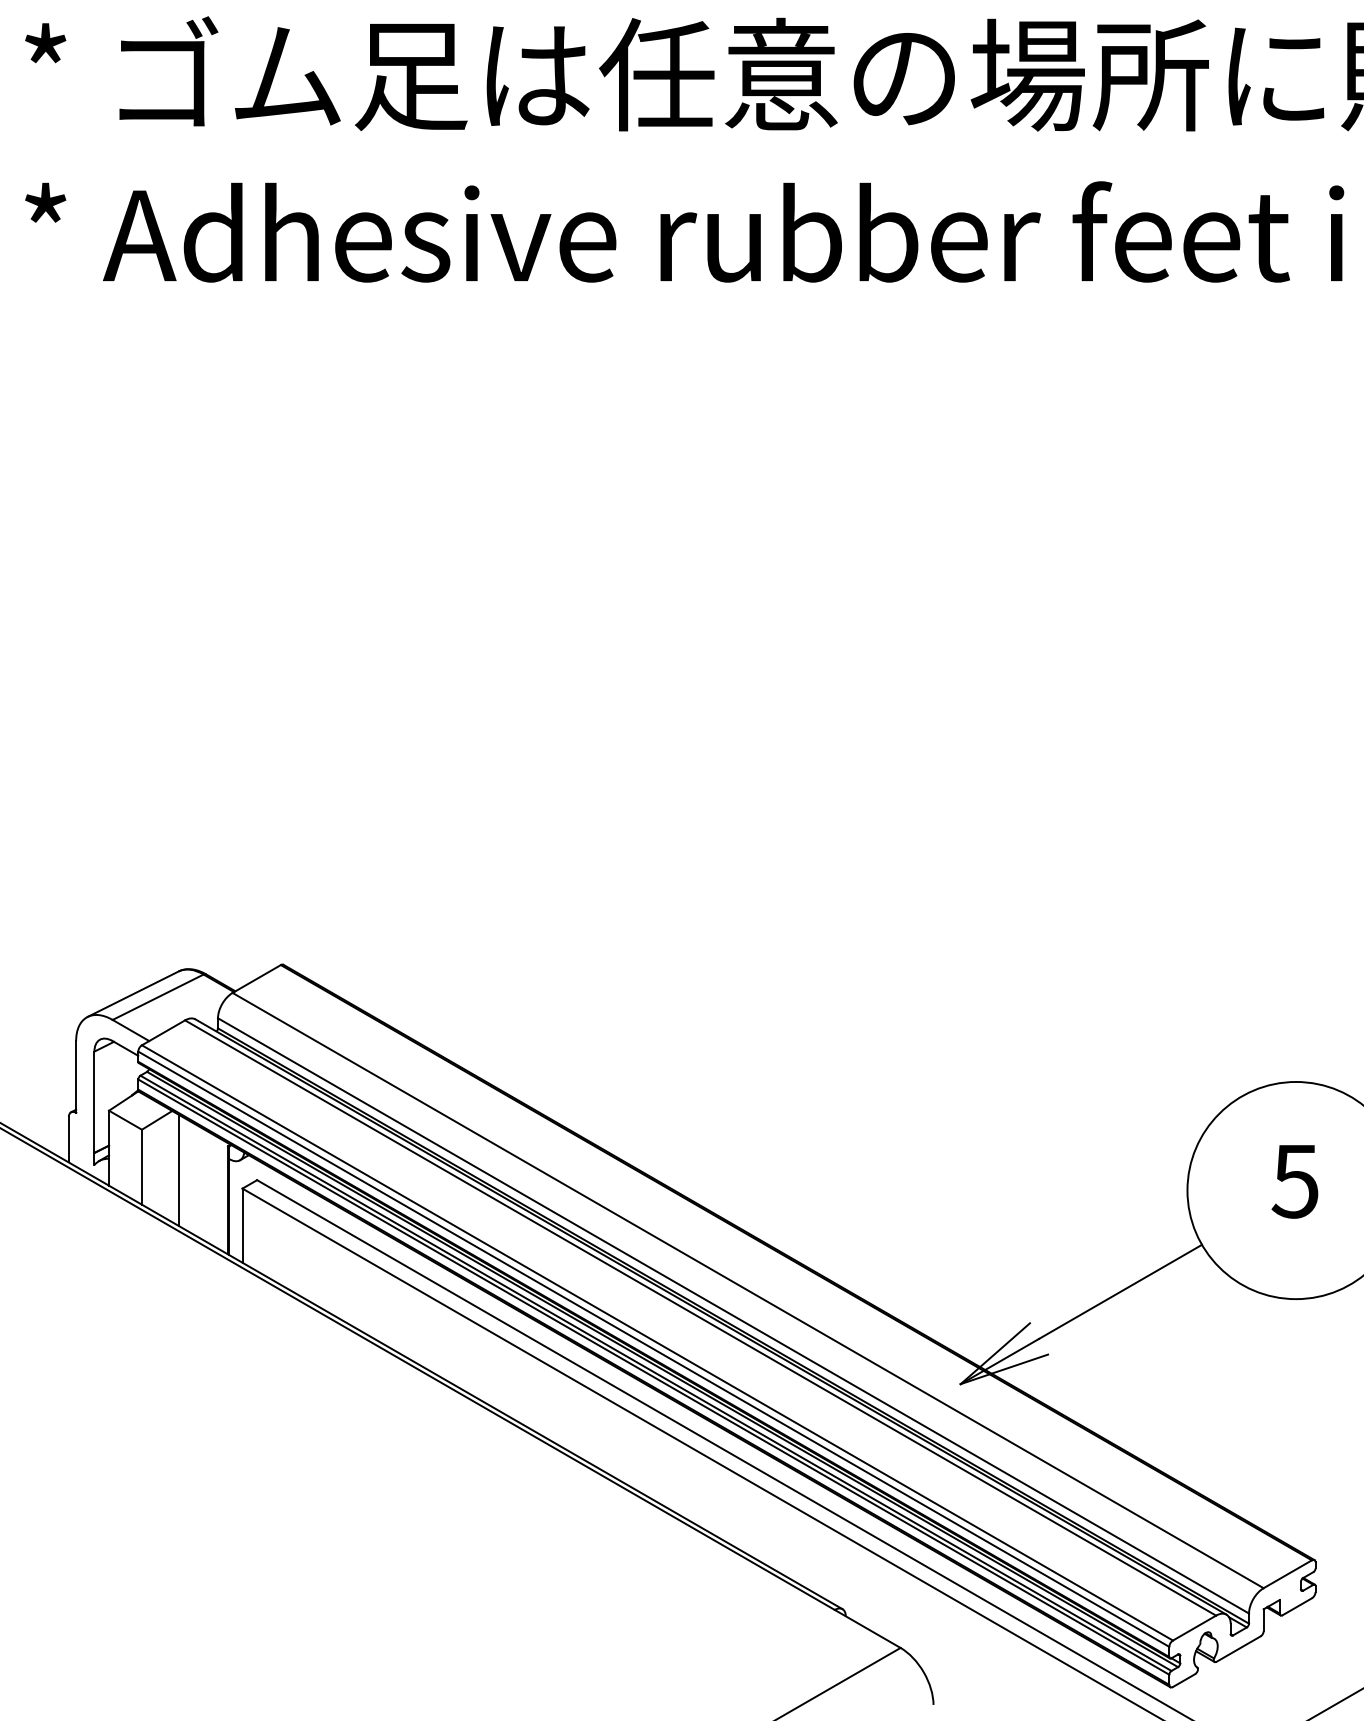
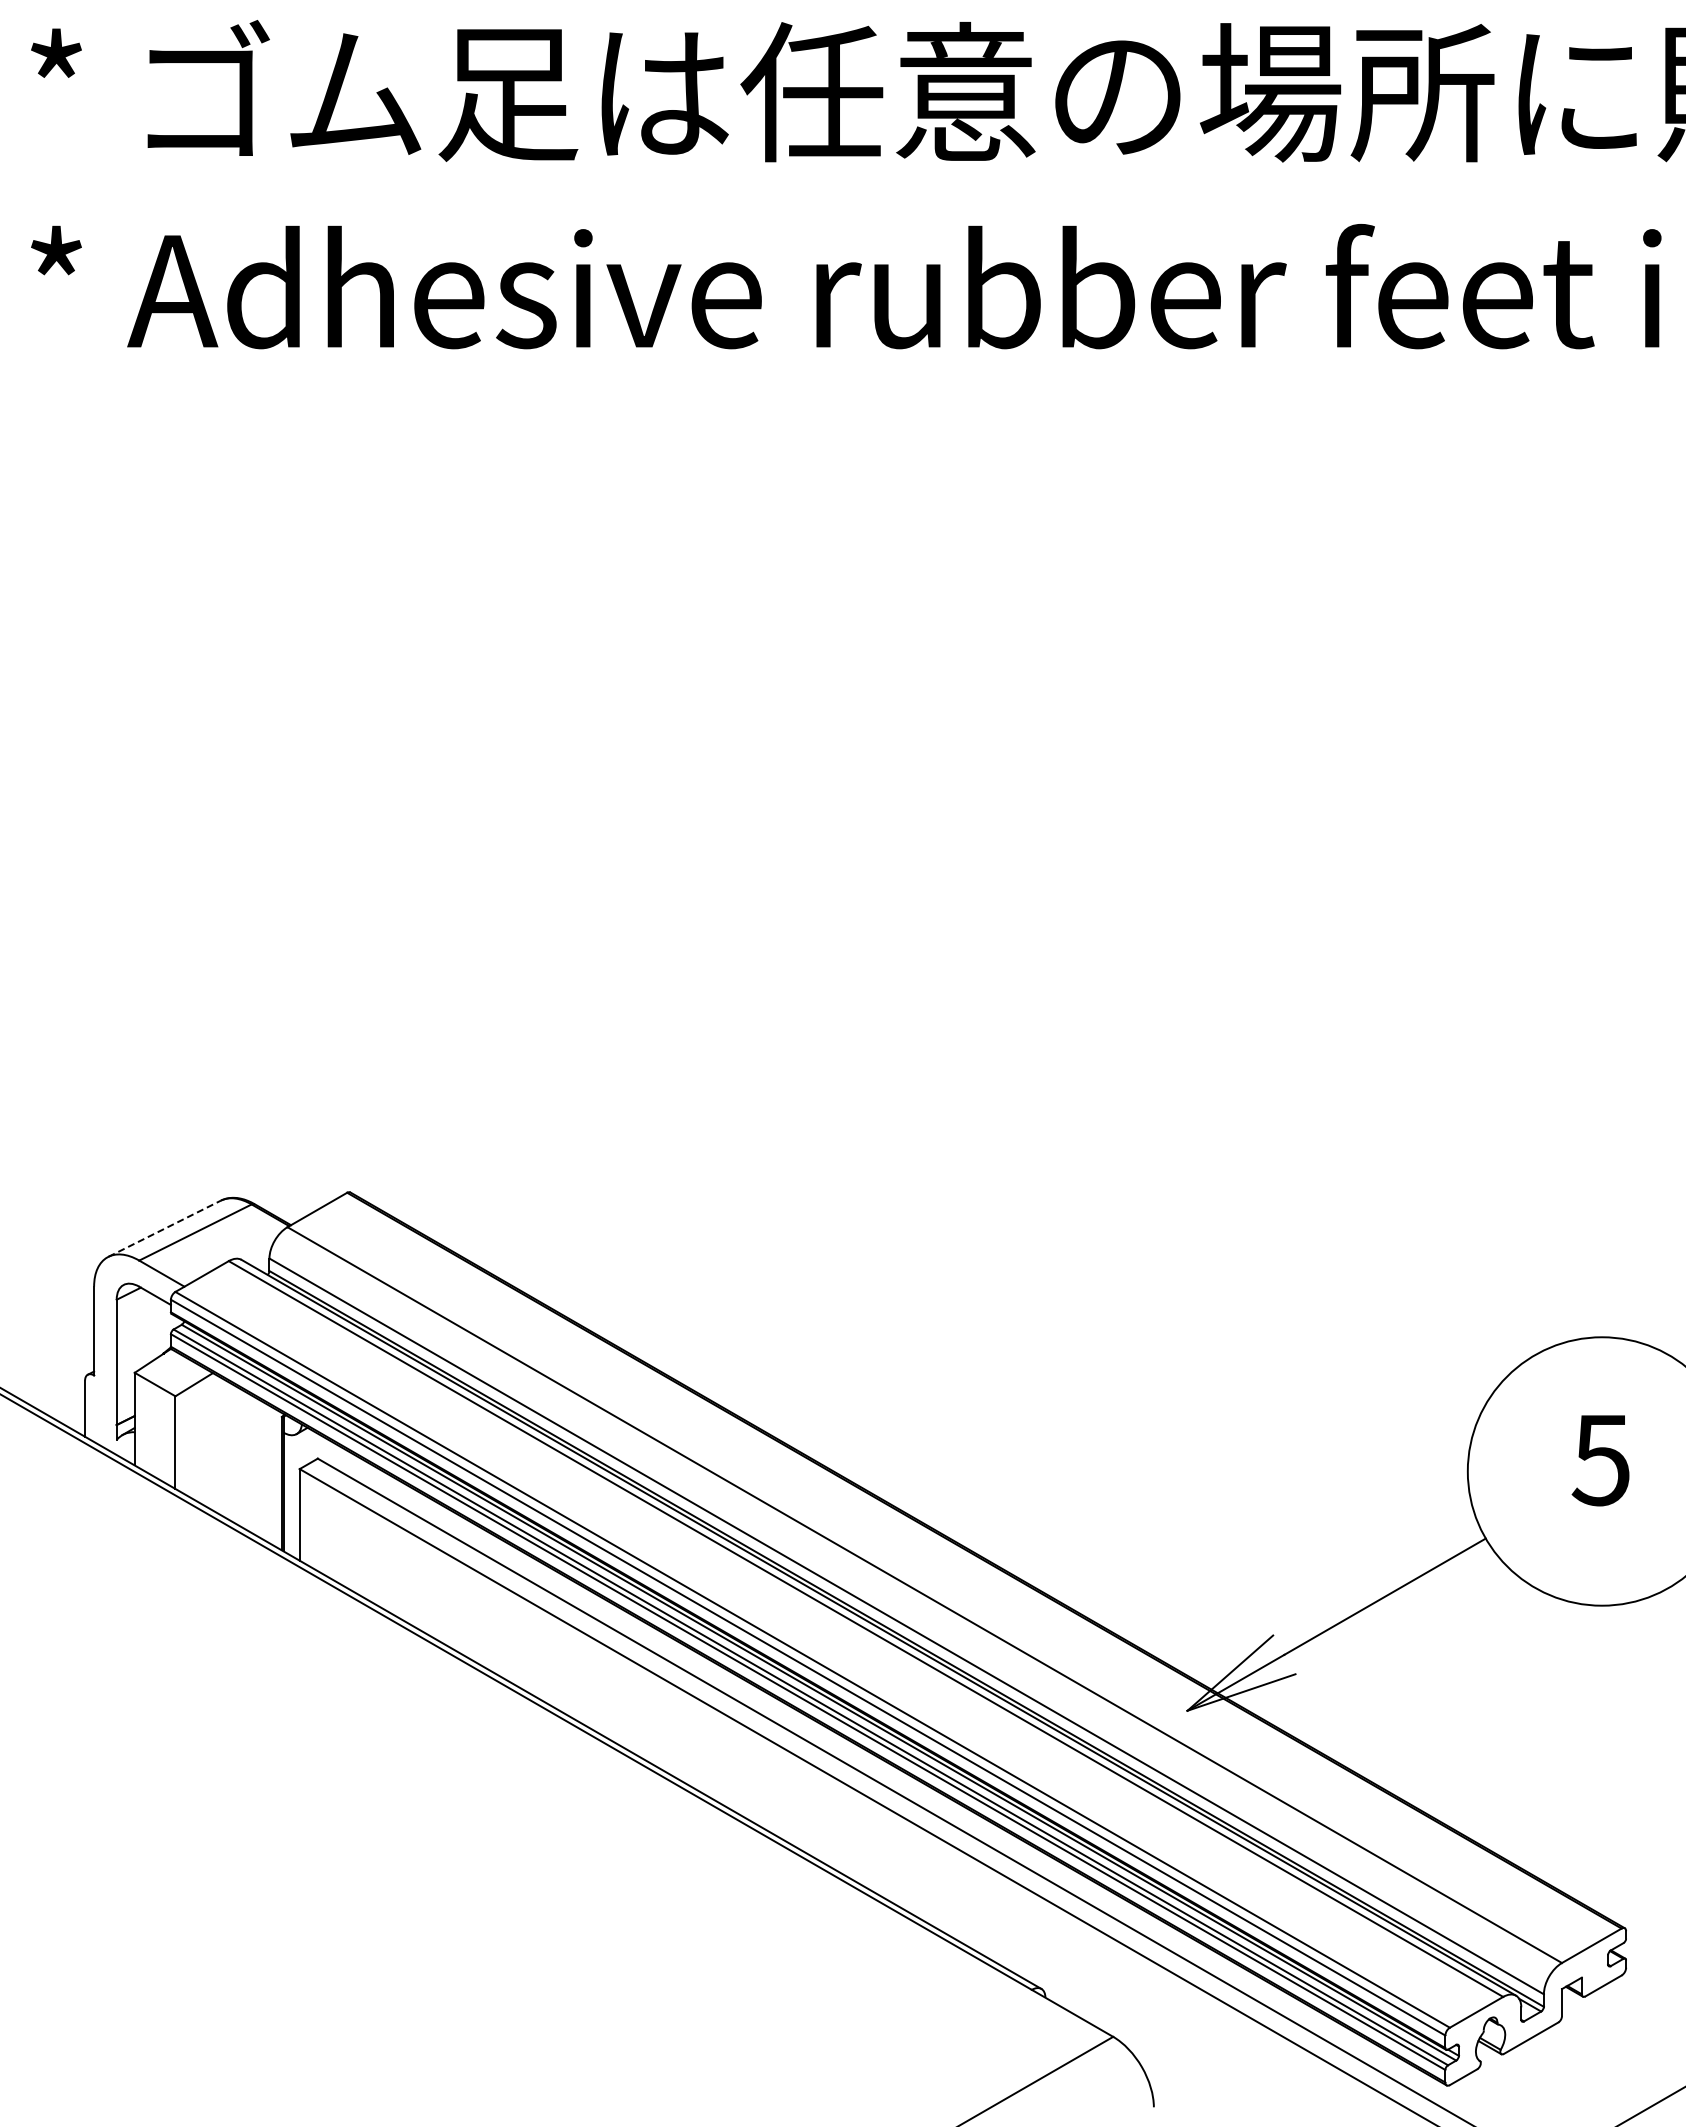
line: (133, 993) -> (164, 1228), solid -> dashed
line: (178, 1170) -> (220, 1446), removed

